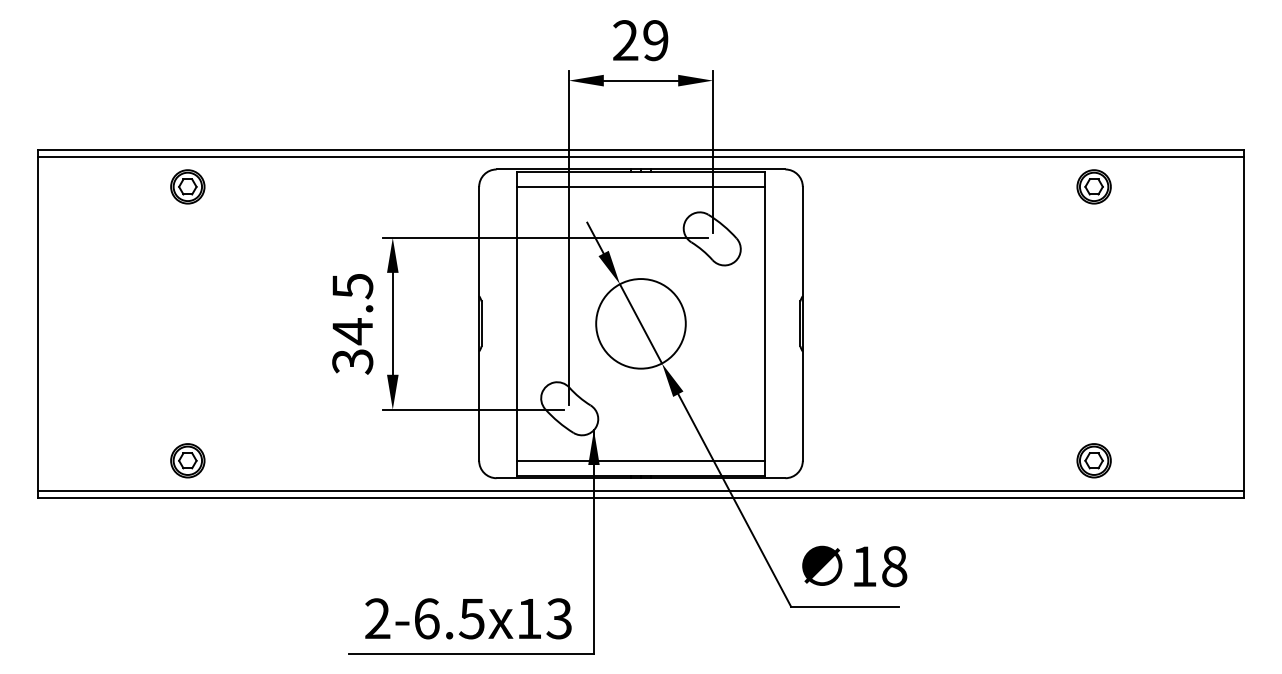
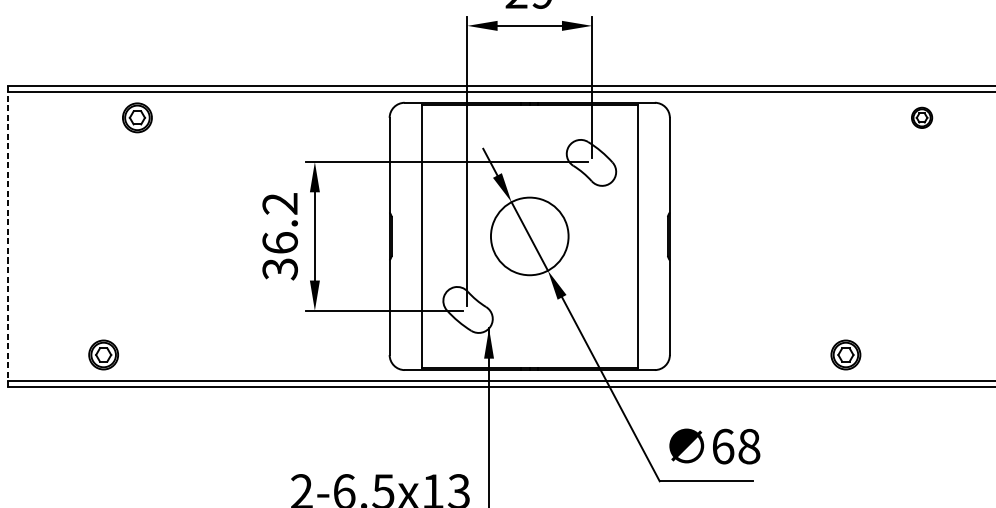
line: (640, 186) -> (529, 117), removed
part: (1093, 186) -> (921, 117), size x0.7
text: (352, 309) -> (280, 224), 34.5 -> 36.2
line: (38, 323) -> (8, 236), solid -> dashed
part: (187, 460) -> (103, 354), moved
line: (640, 460) -> (529, 354), removed
part: (1093, 460) -> (845, 354), moved
text: (864, 566) -> (723, 446), 18 -> 68

